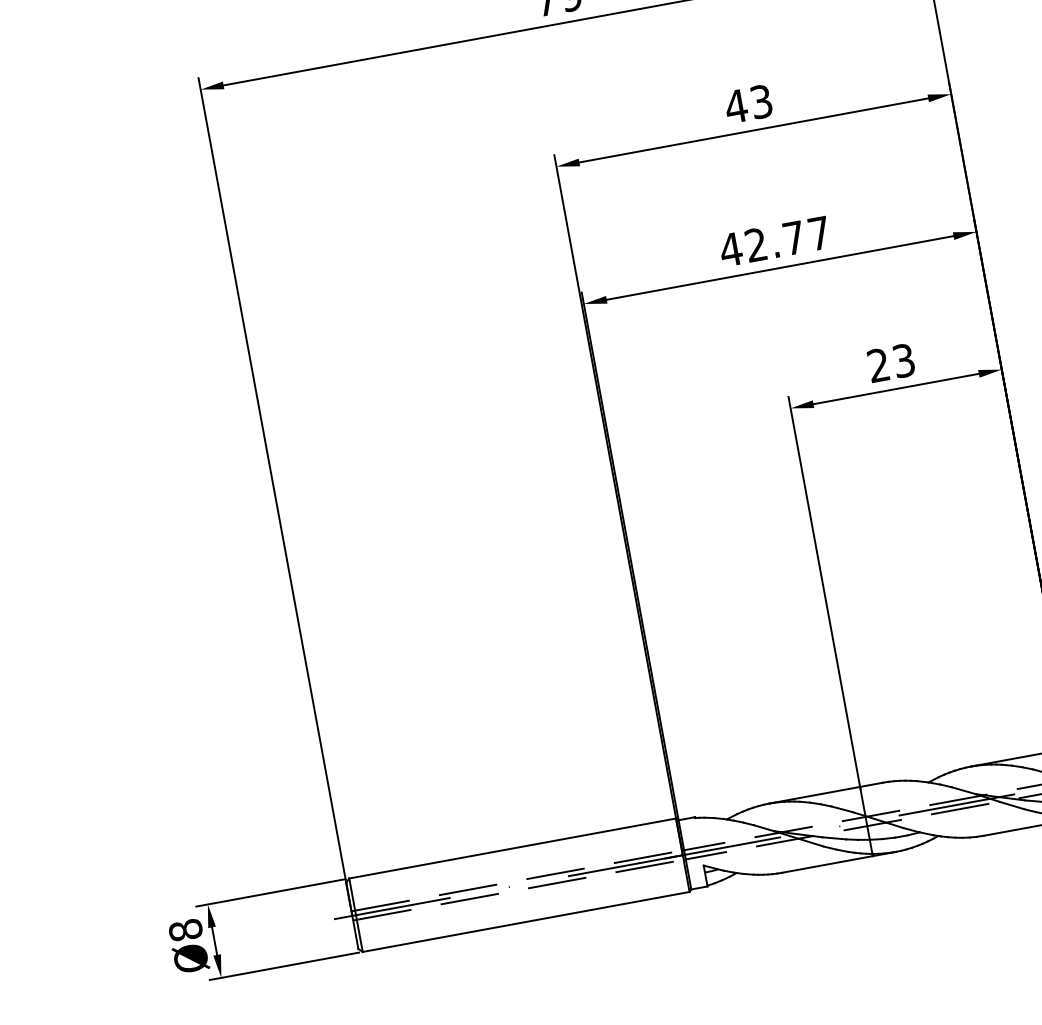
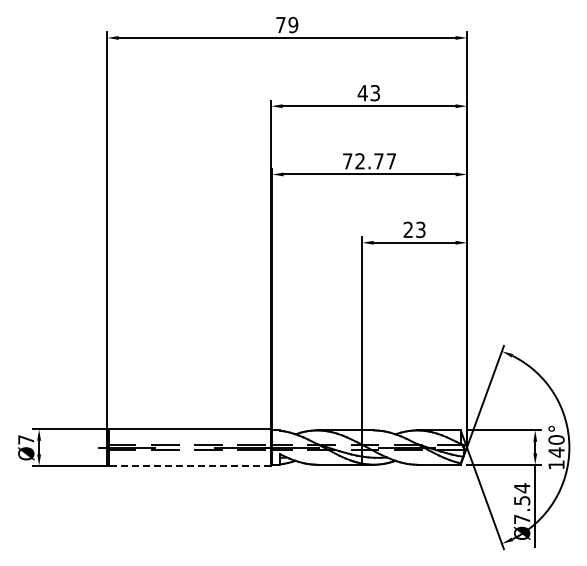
text: (730, 249) -> (347, 161), 42.77 -> 72.77
line: (524, 921) -> (189, 465), solid -> dashed
text: (186, 929) -> (26, 439), Ø8 -> Ø7

